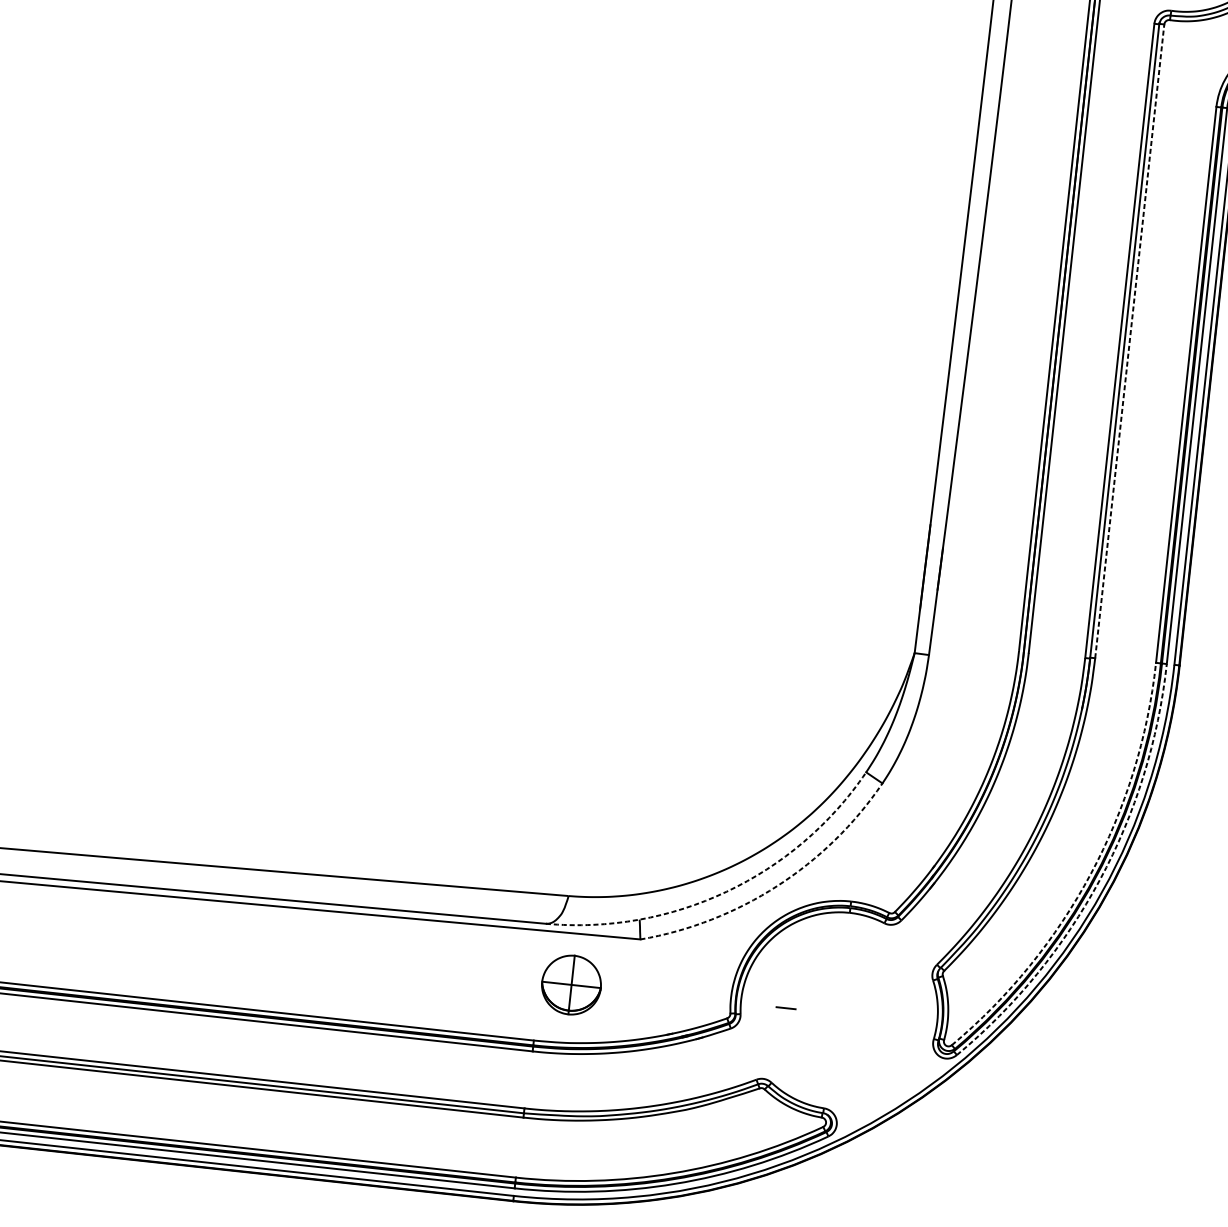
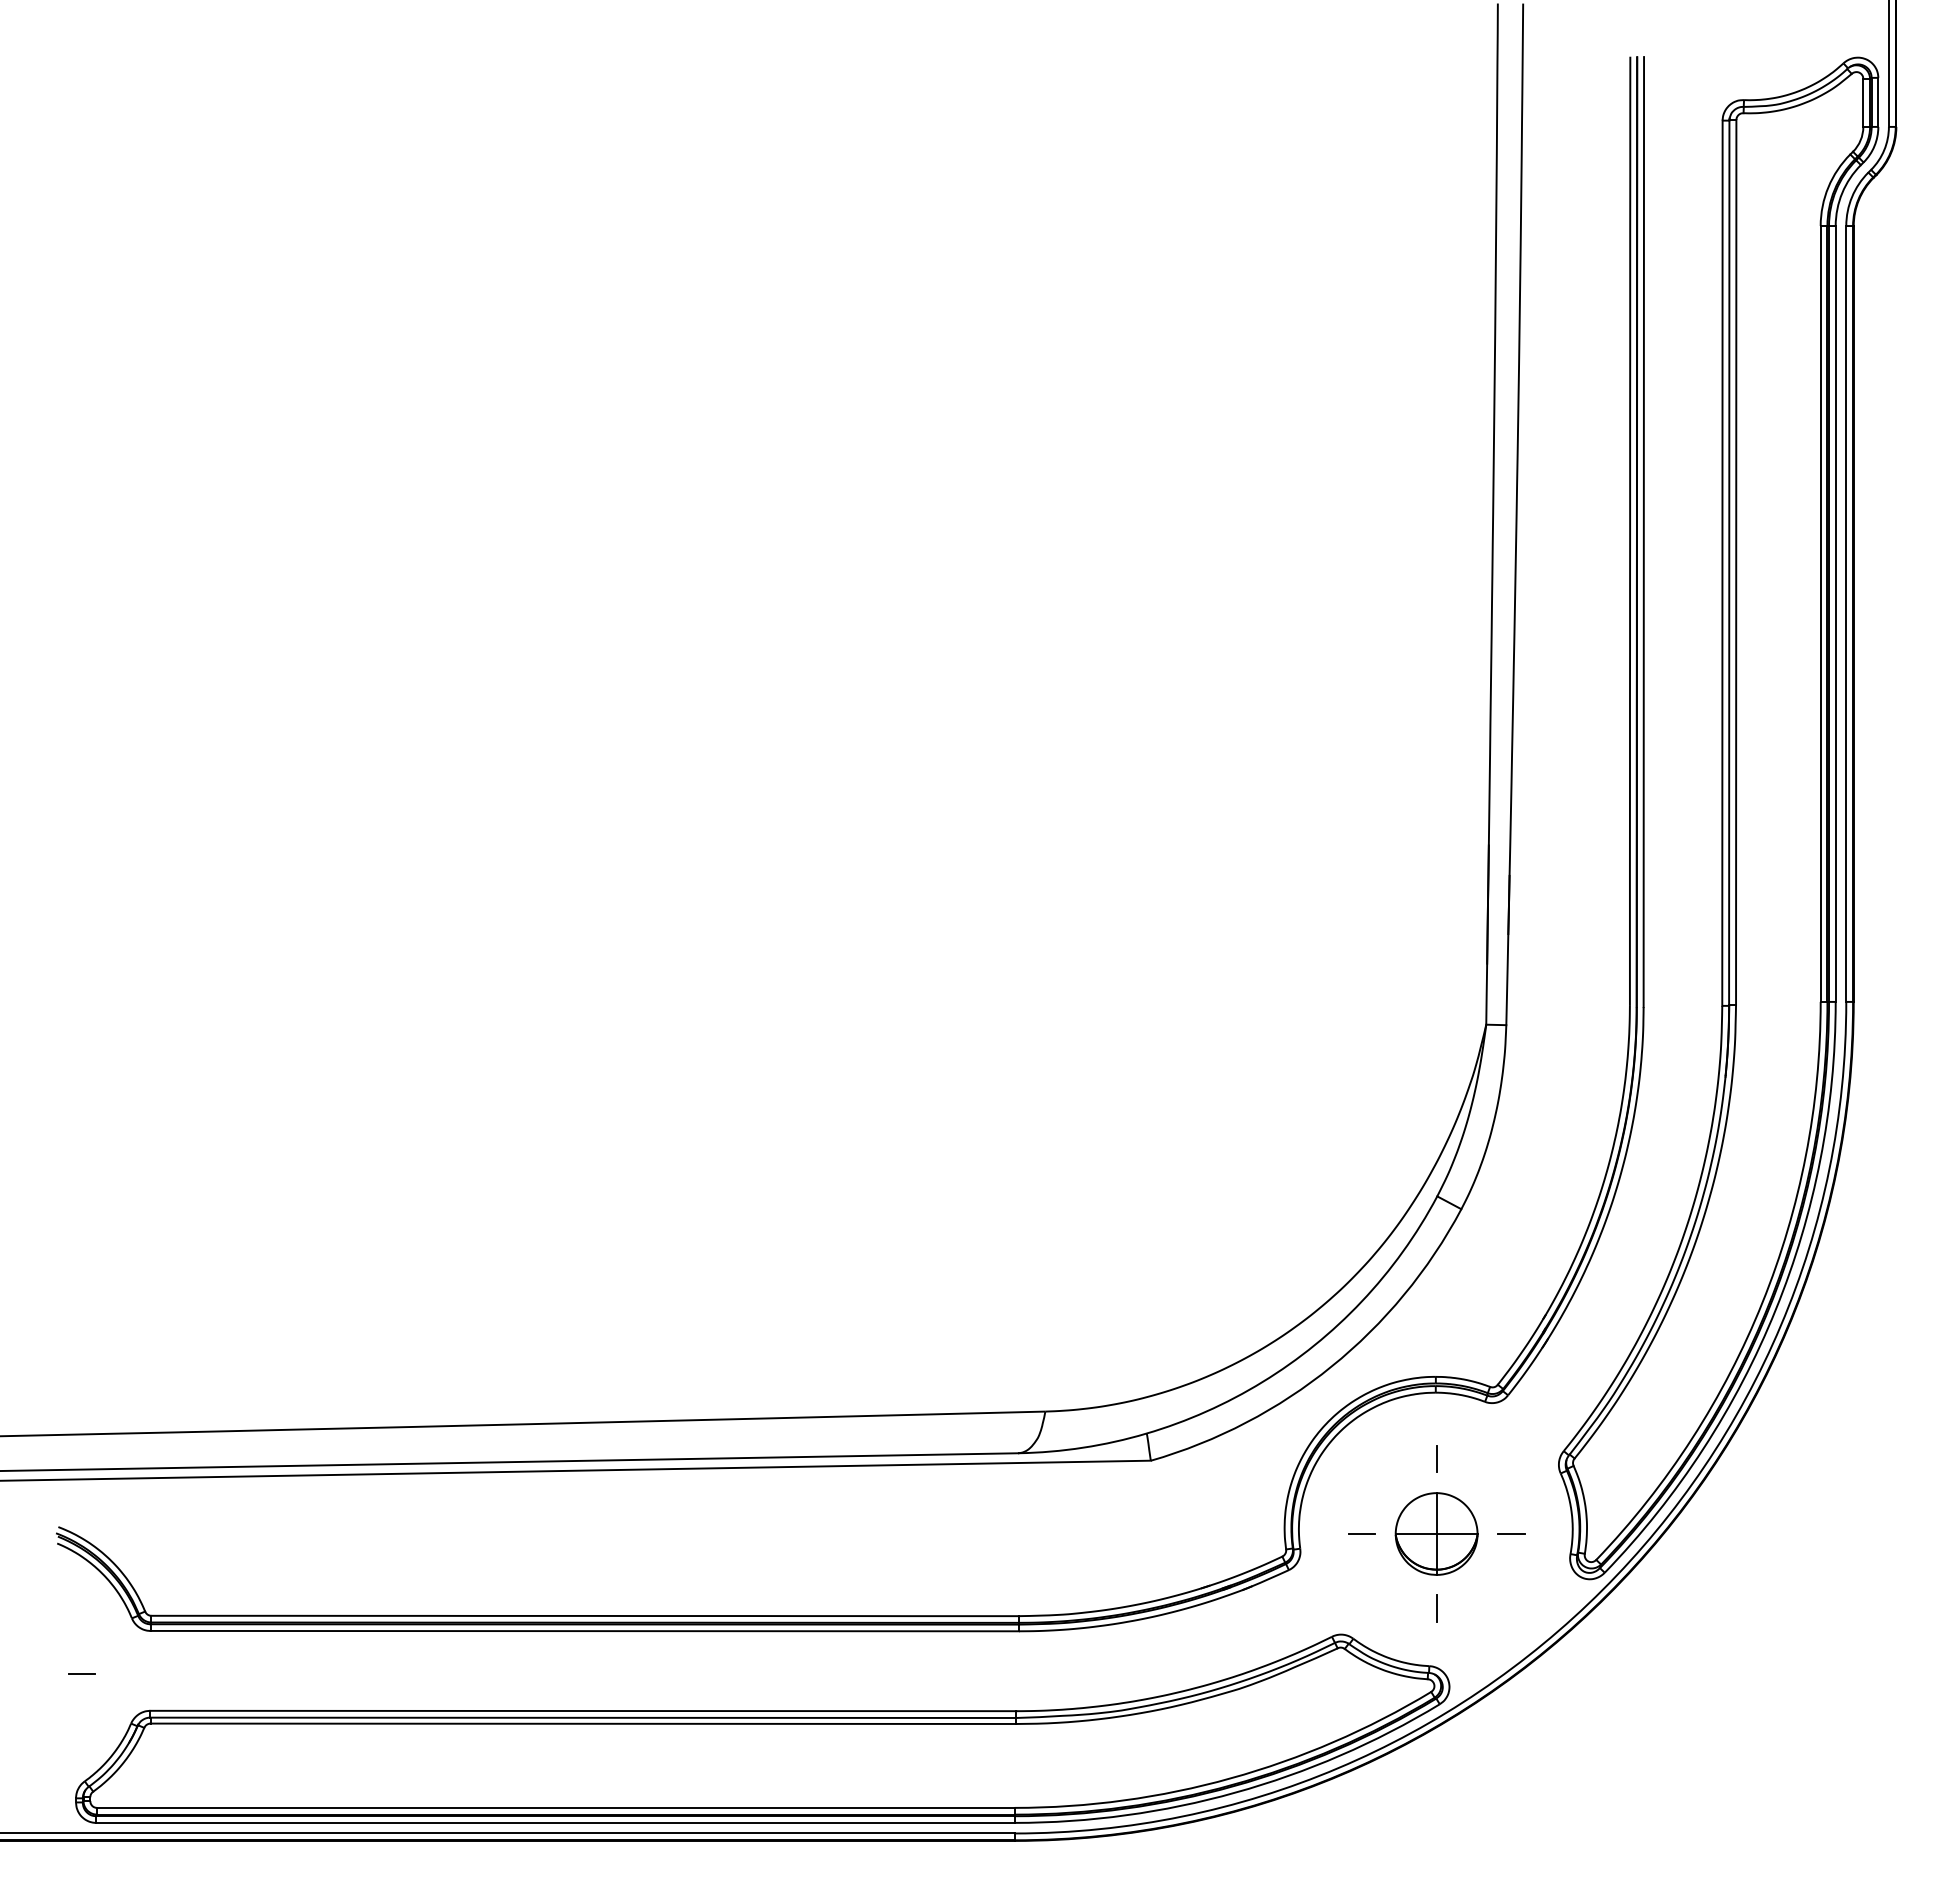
line: (1130, 340) -> (1736, 561), dashed -> solid
arc: (1090, 873) -> (1762, 1302), dashed -> solid
arc: (1099, 879) -> (1775, 1309), dashed -> solid
arc: (777, 886) -> (1331, 1366), dashed -> solid
arc: (726, 891) -> (1262, 1381), dashed -> solid
line: (845, 960) -> (1436, 1458), added
part: (571, 984) -> (1436, 1533), moved
line: (893, 1019) -> (1511, 1533), added
line: (833, 1067) -> (1436, 1608), added

